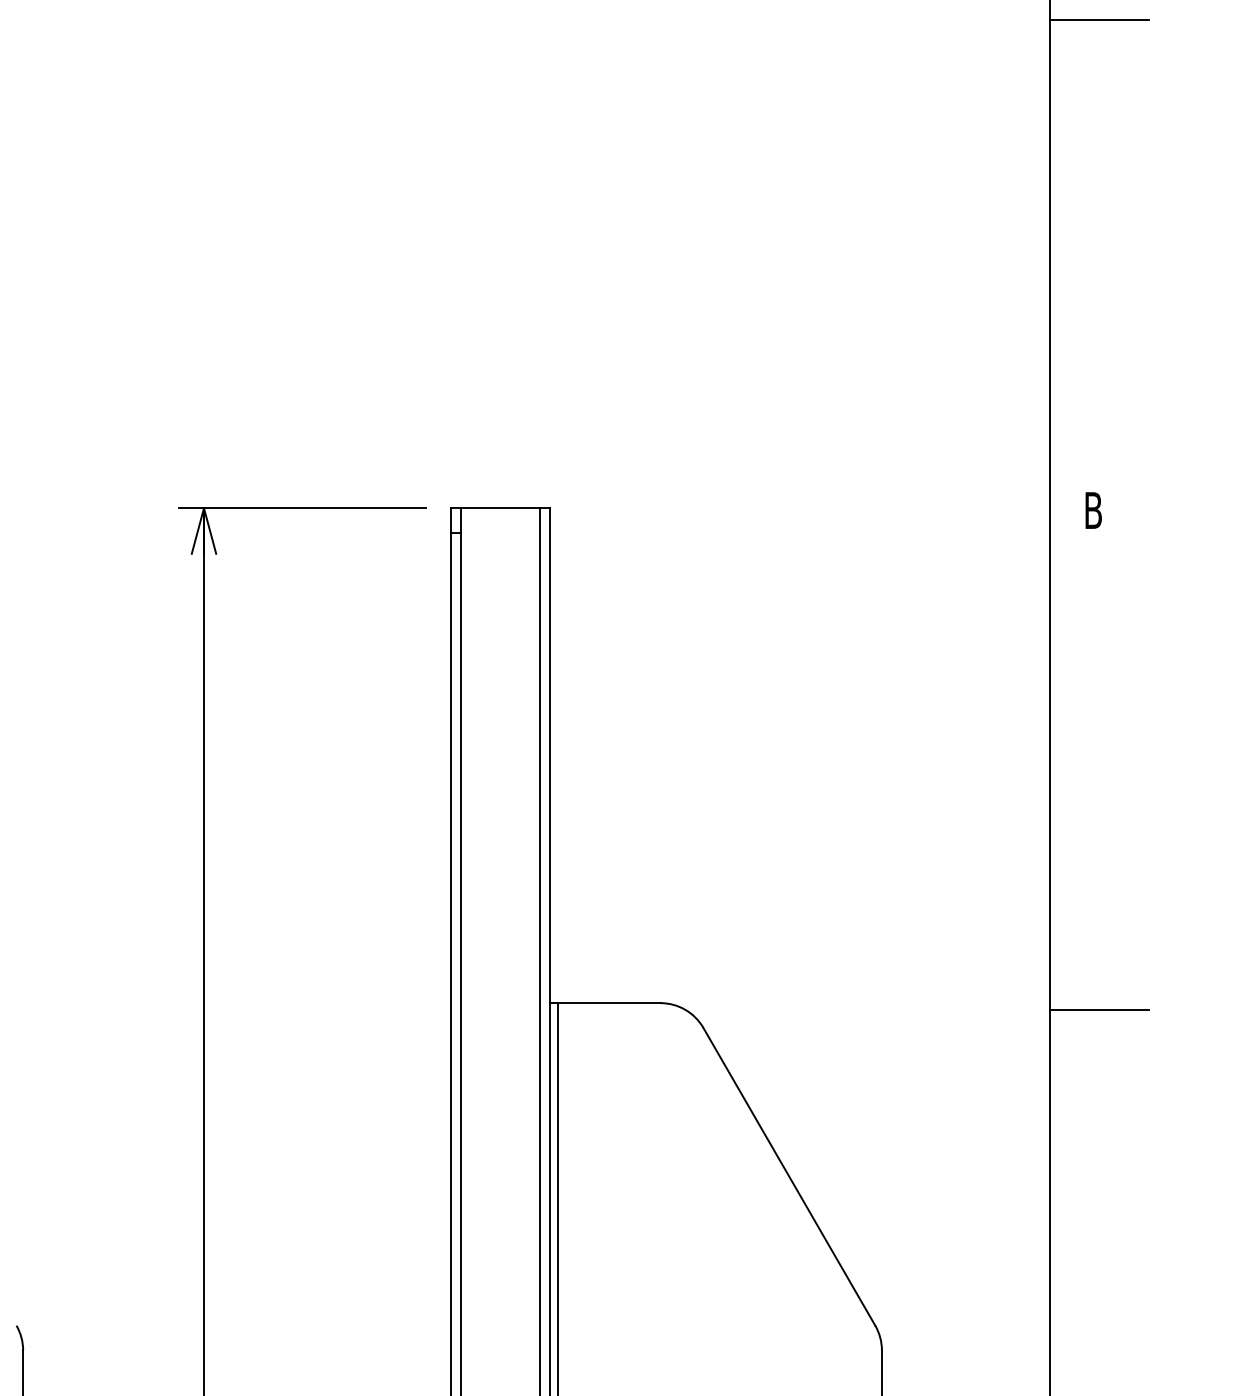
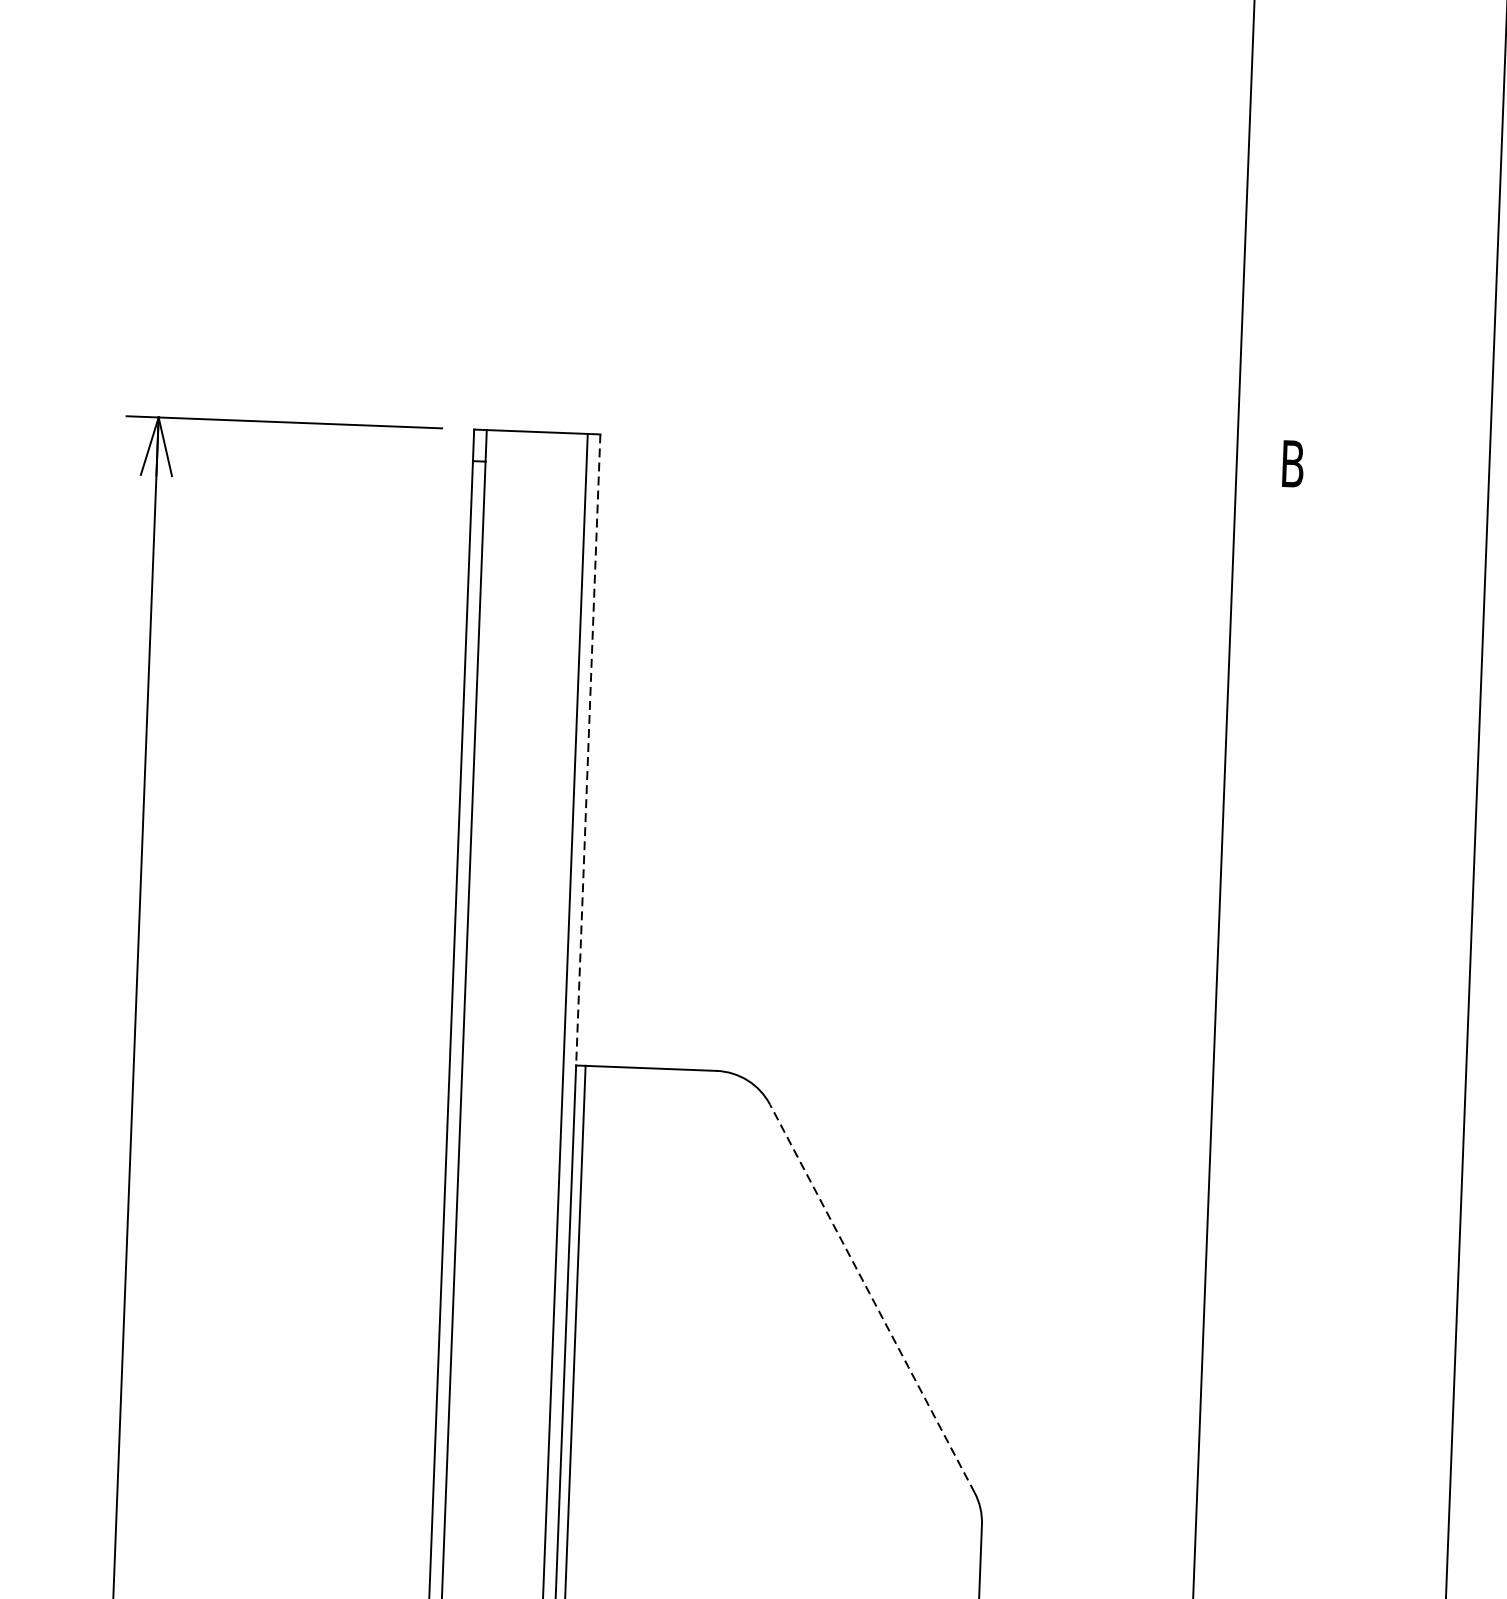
line: (550, 756) -> (588, 750), solid -> dashed
line: (1098, 1010) -> (1274, 1101), removed
line: (789, 1176) -> (872, 1298), solid -> dashed

